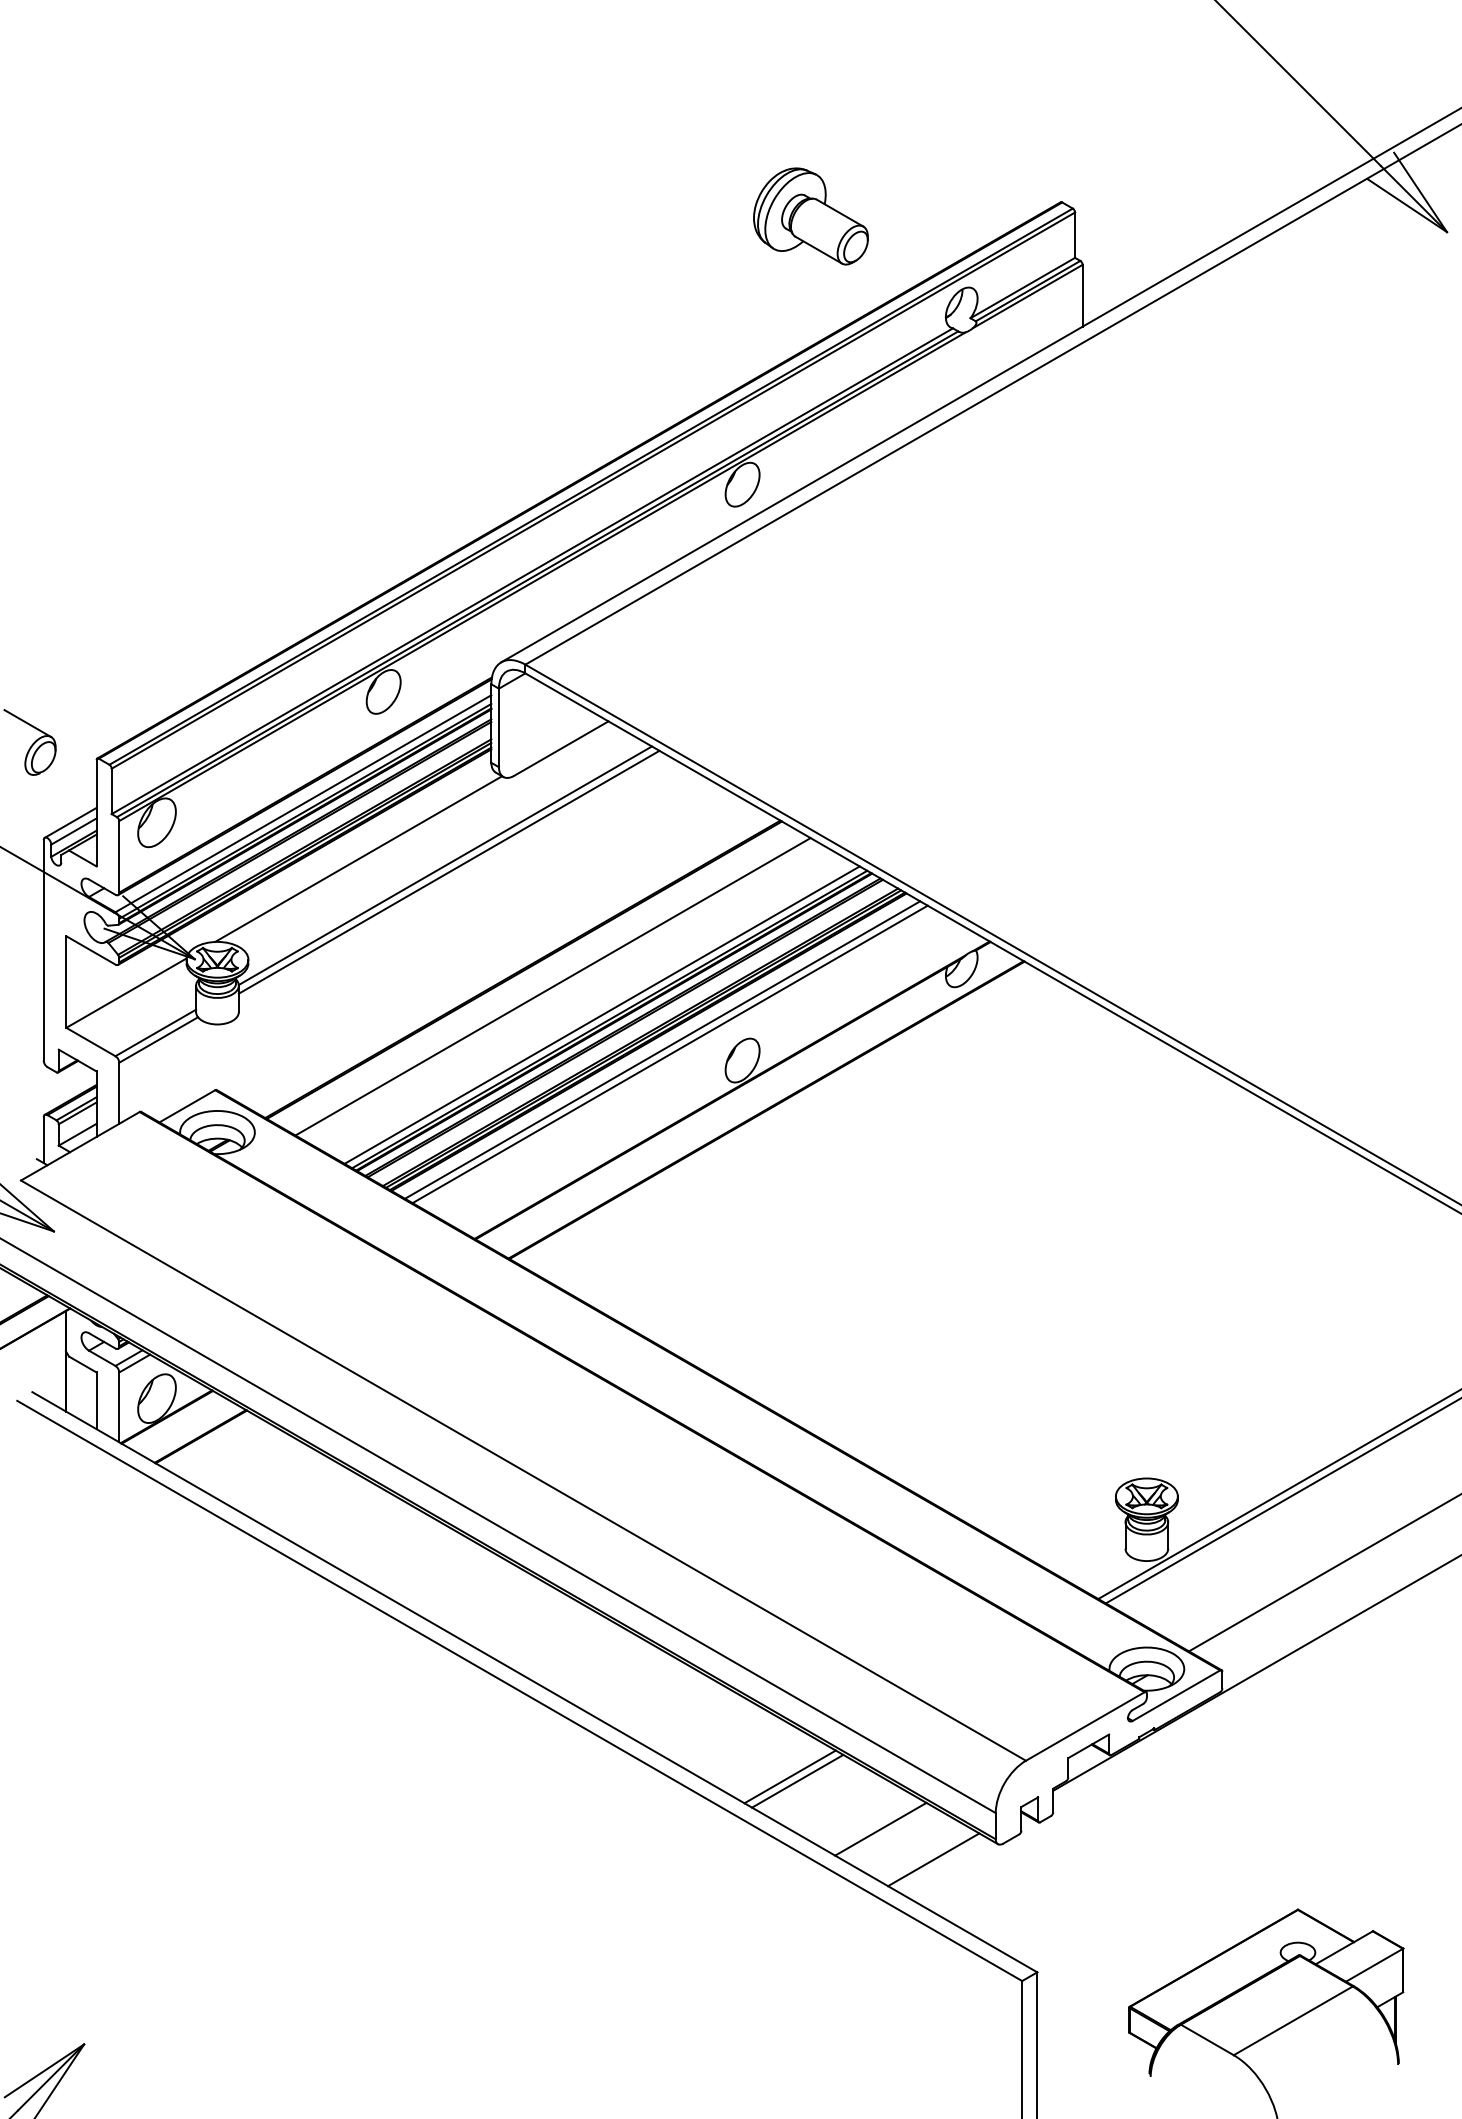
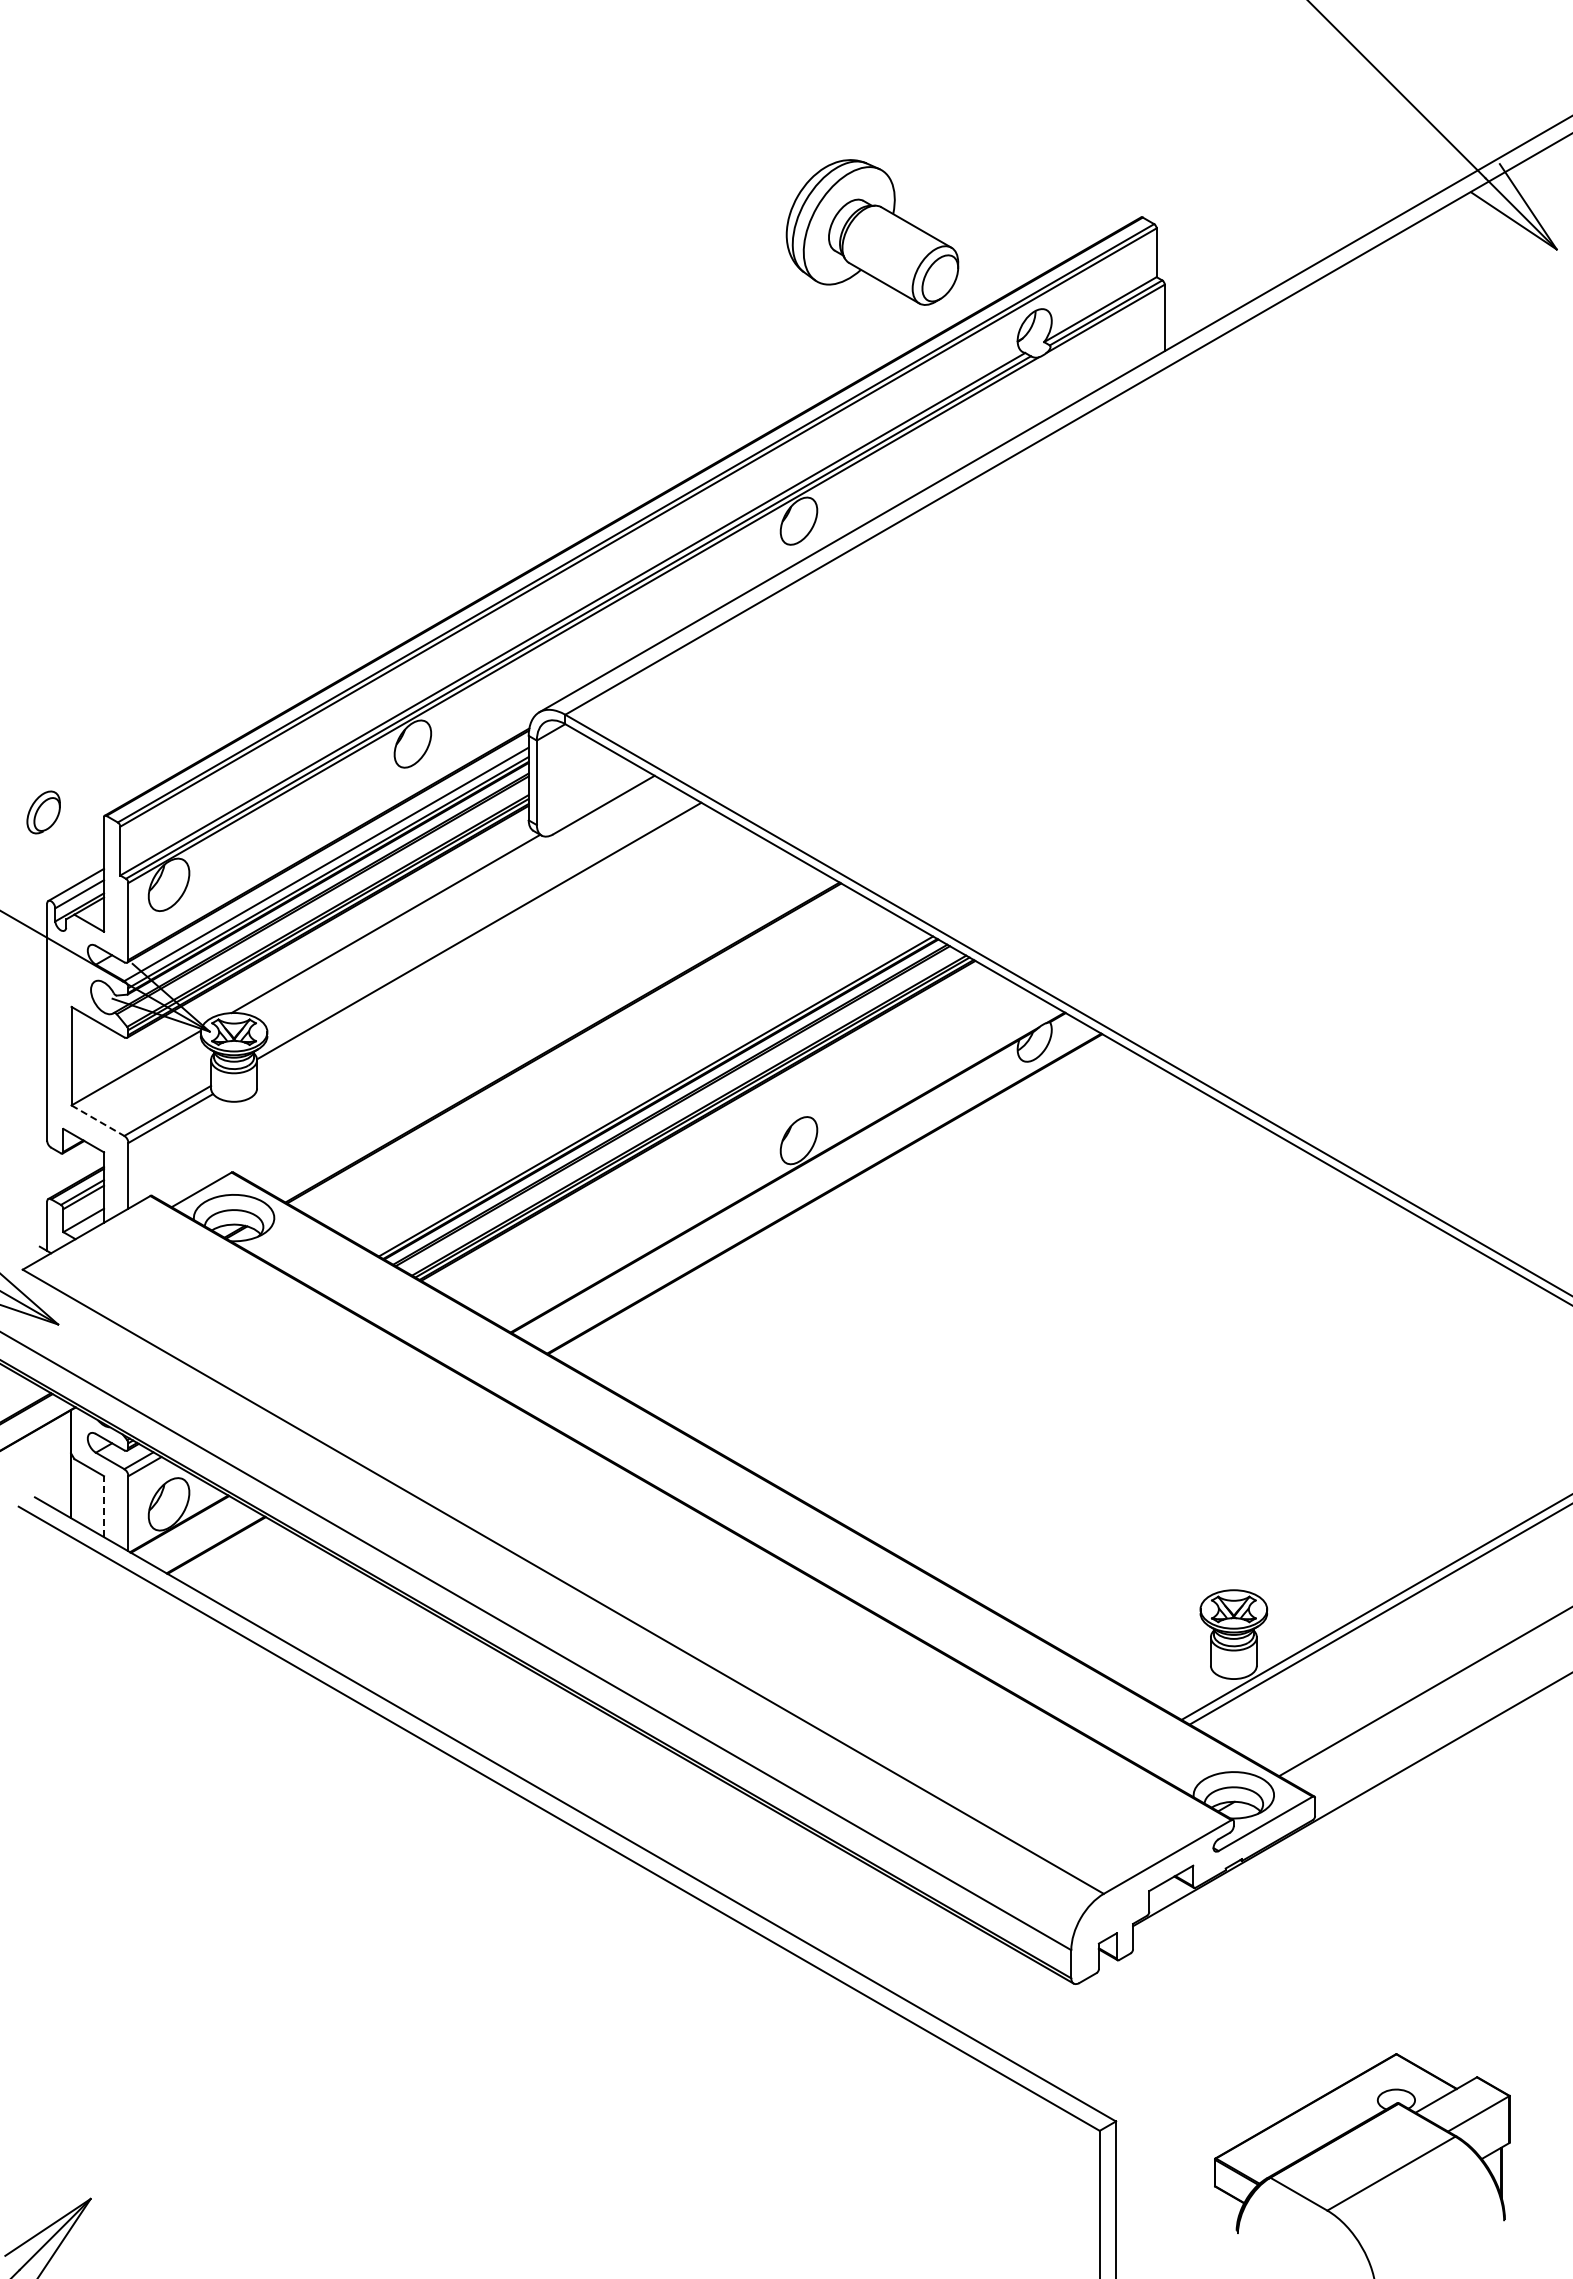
part: (810, 216) -> (872, 232), size x1.4
line: (28, 722) -> (30, 777), removed
line: (449, 871) -> (483, 937), removed
line: (553, 986) -> (595, 1061), removed
line: (601, 1014) -> (647, 1091), removed
line: (90, 1041) -> (97, 1120), solid -> dashed
line: (662, 1050) -> (712, 1129), removed
line: (670, 1054) -> (721, 1134), removed
line: (97, 1400) -> (104, 1506), solid -> dashed
line: (790, 1776) -> (850, 1910), removed
line: (797, 1780) -> (858, 1915), removed
line: (880, 1829) -> (947, 1967), removed
line: (933, 1859) -> (1004, 2000), removed

